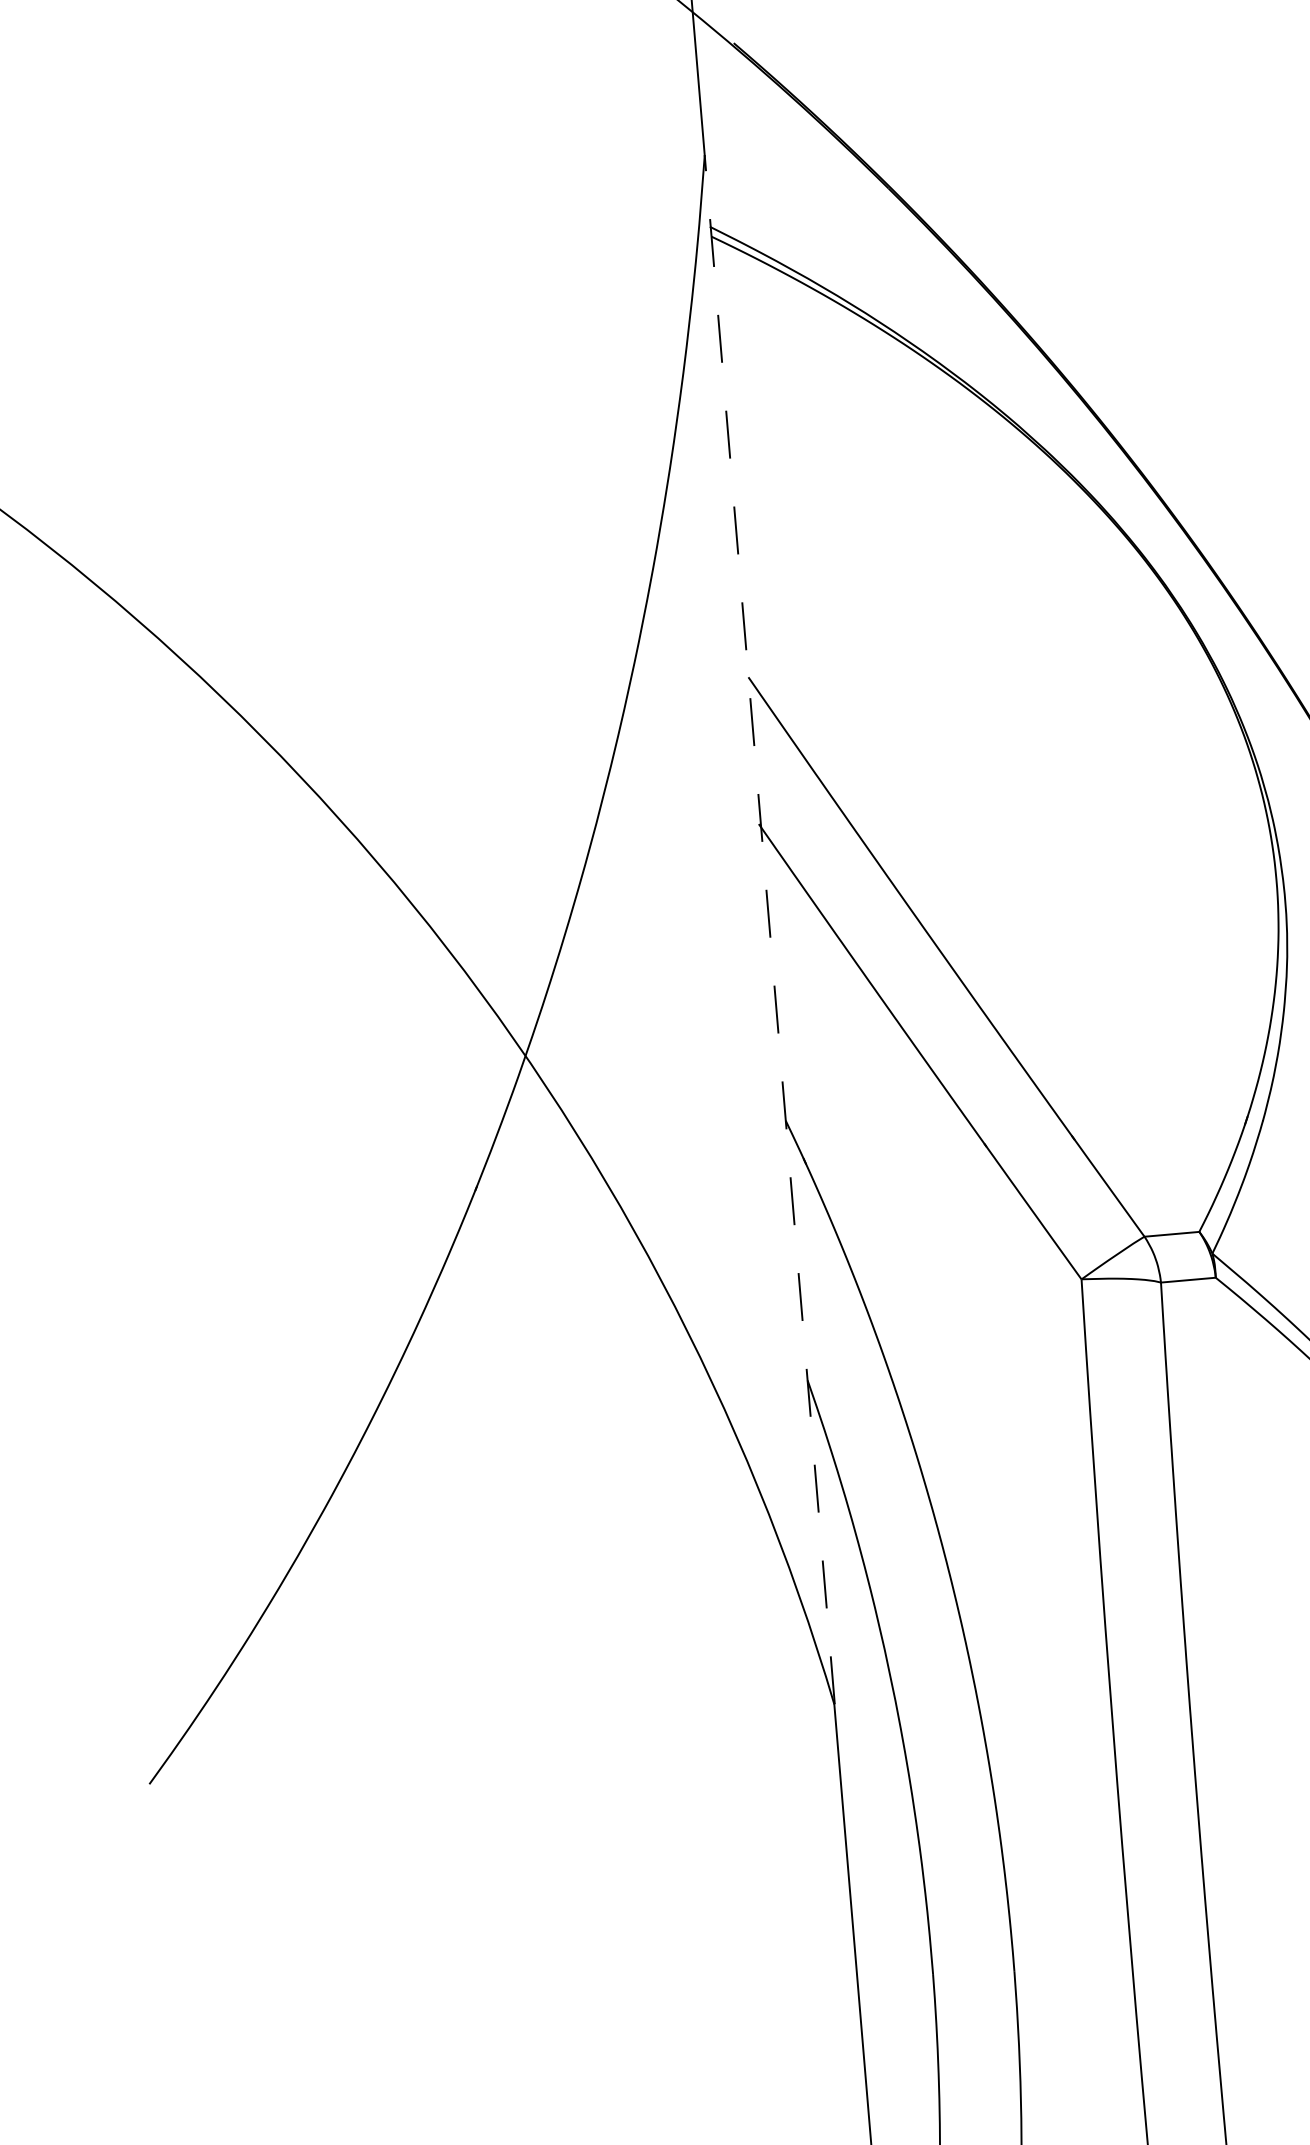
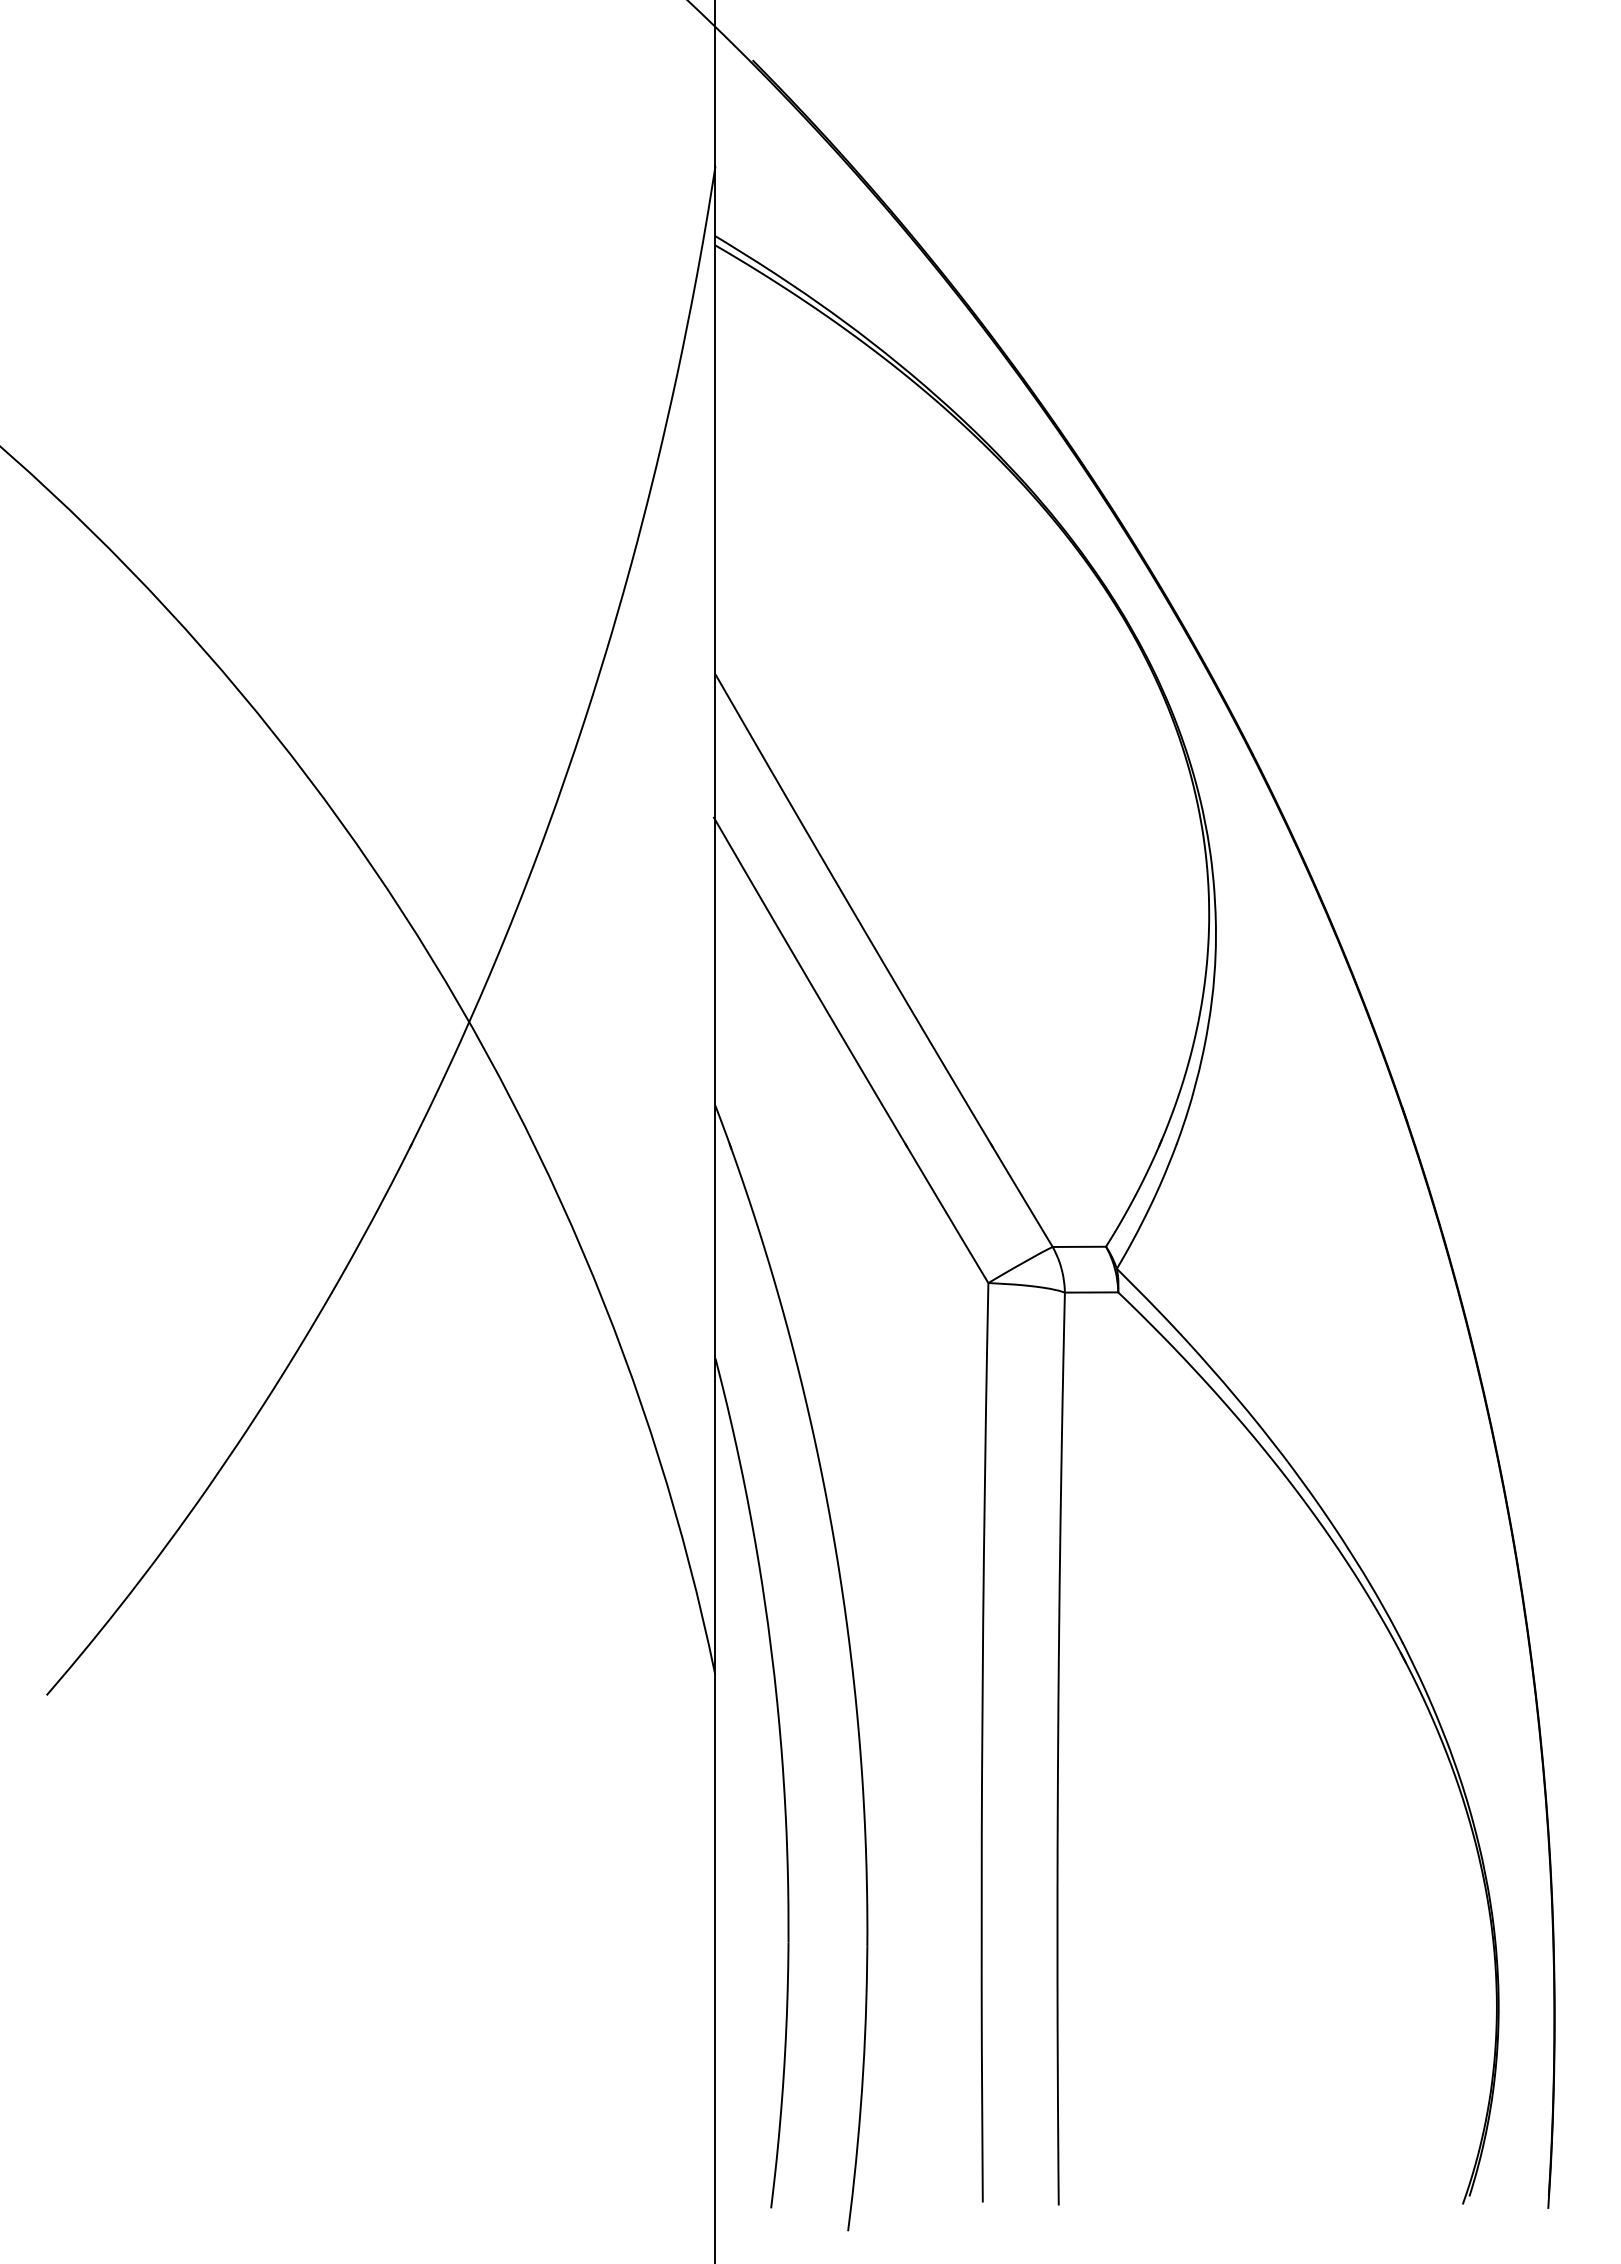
line: (769, 929) -> (715, 919), dashed -> solid

